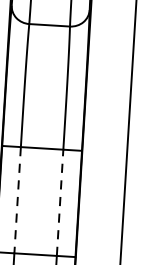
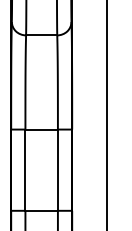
line: (17, 200) -> (25, 170), dashed -> solid
line: (59, 203) -> (57, 170), dashed -> solid

